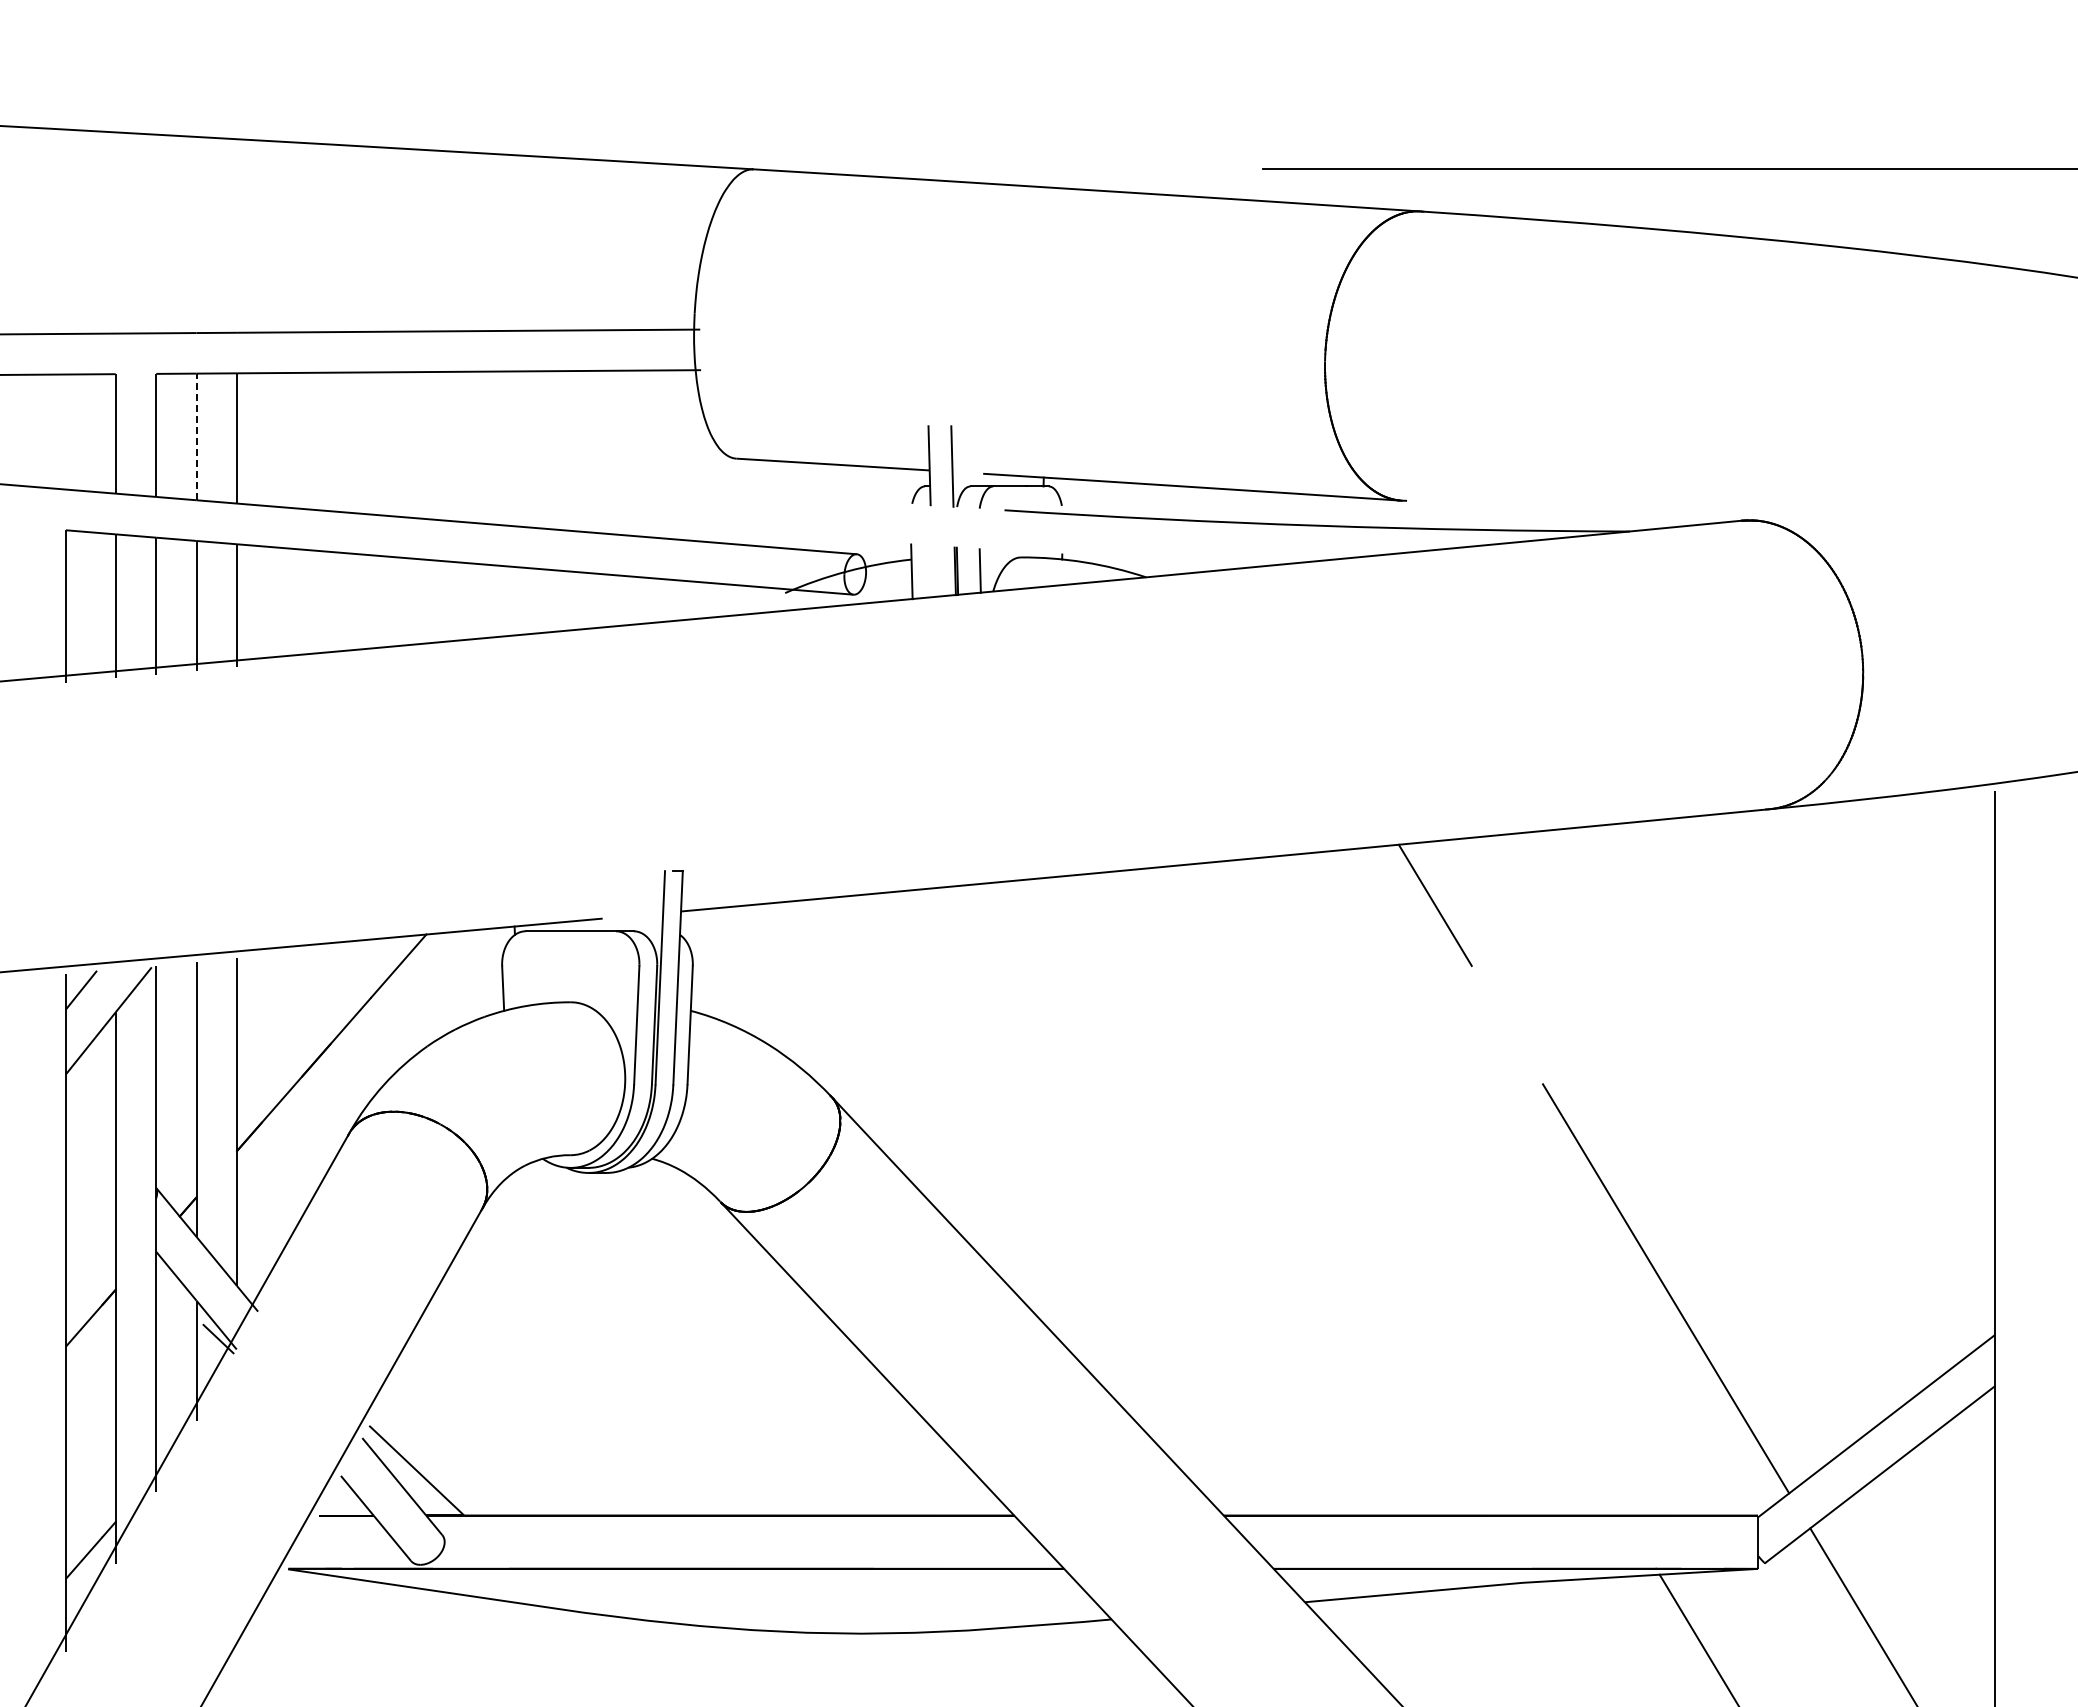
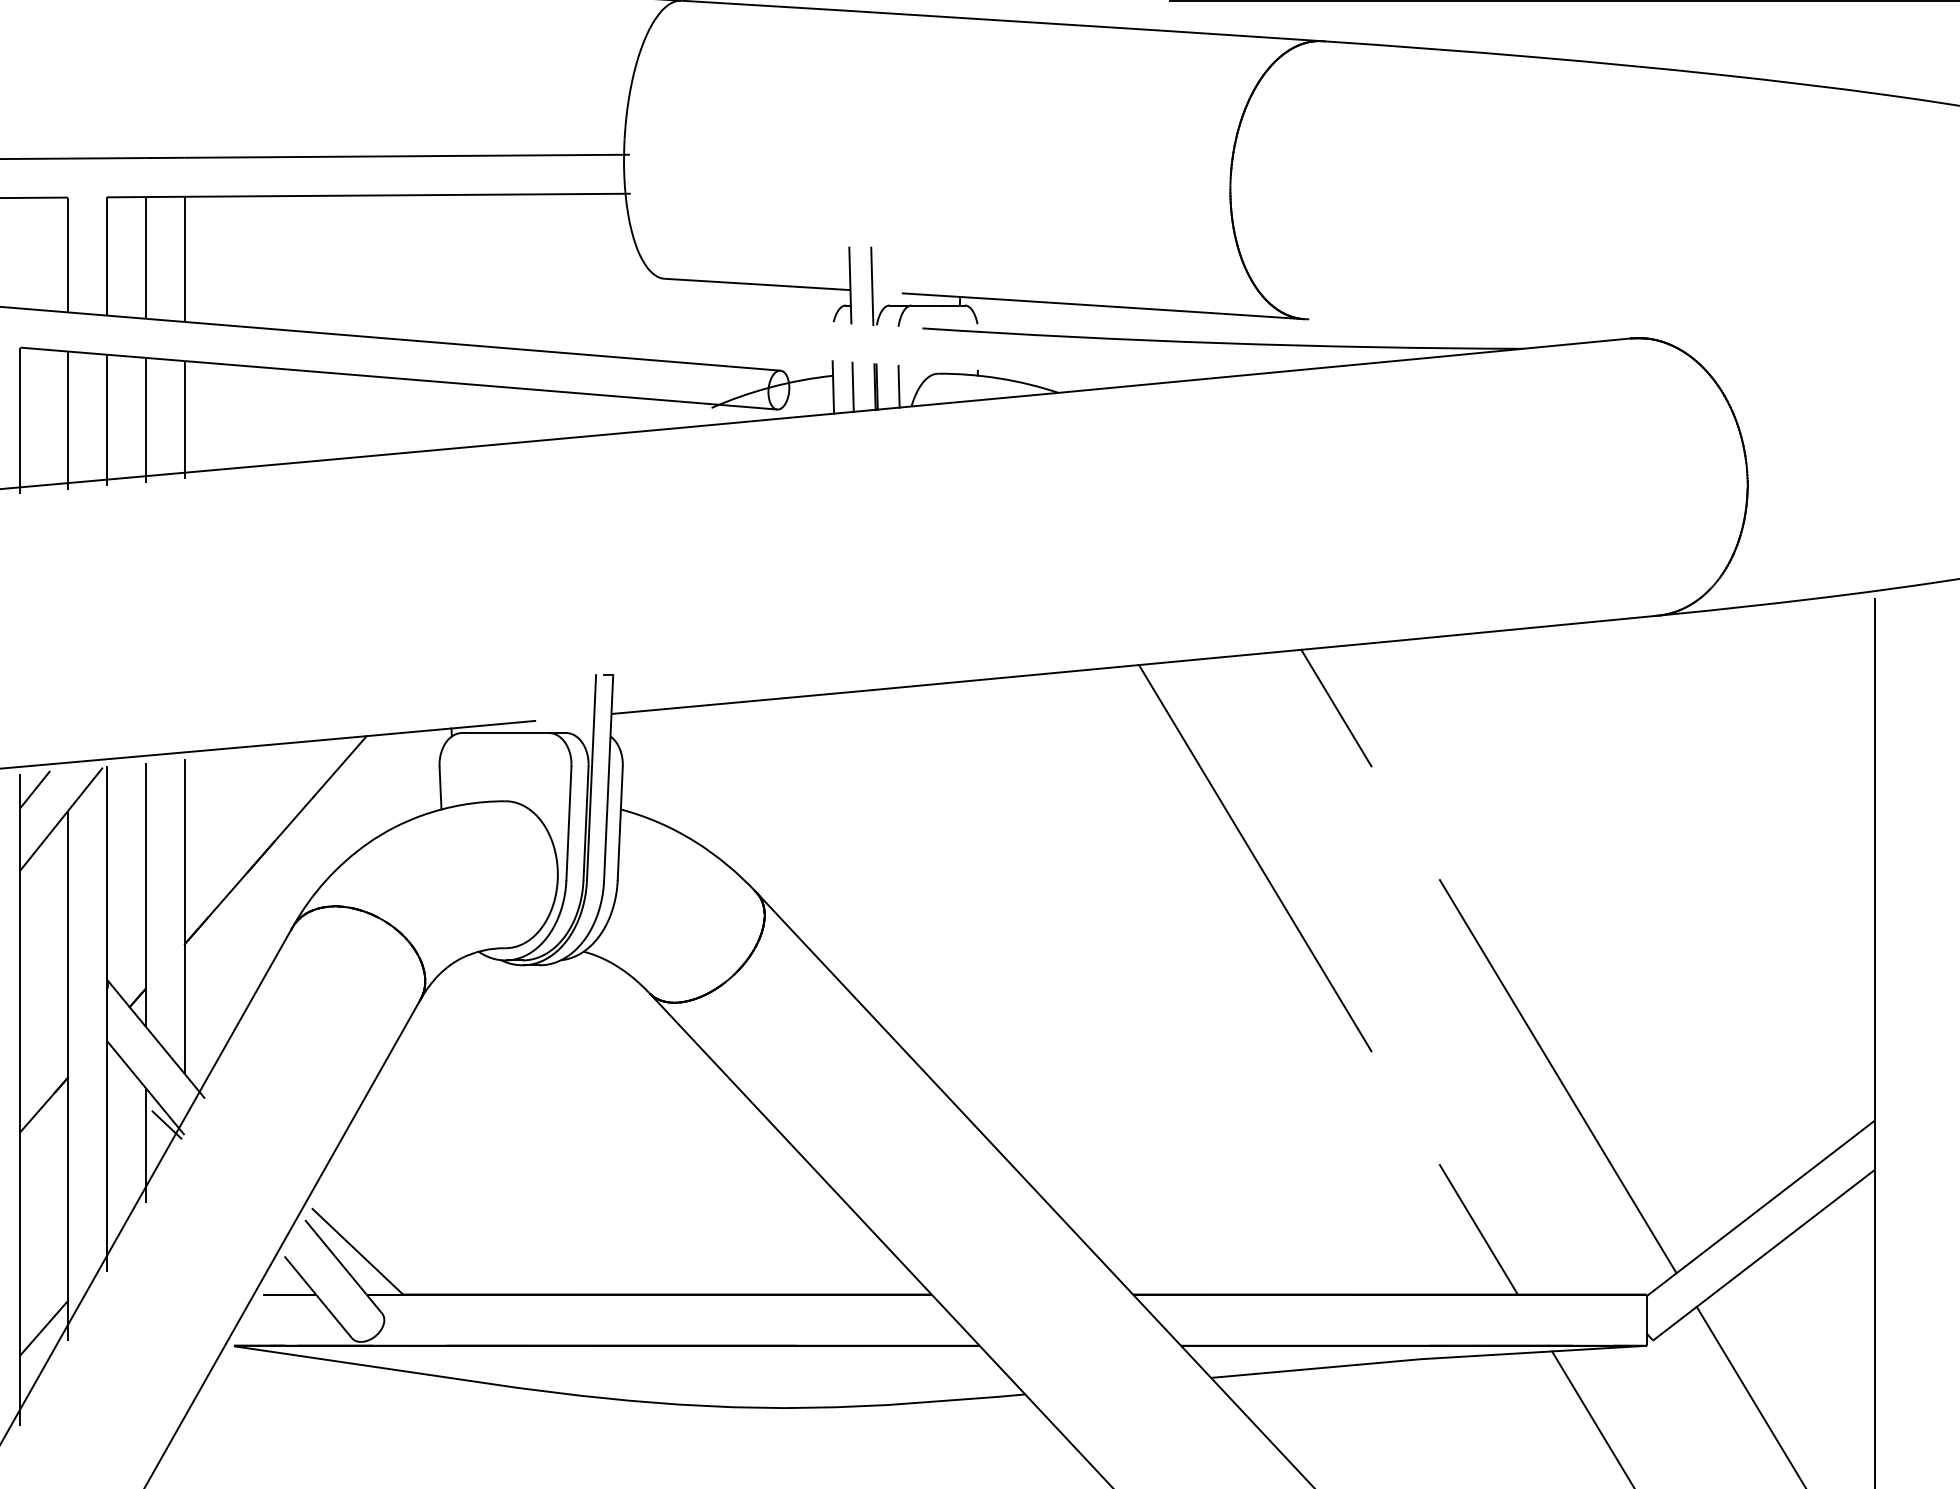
line: (196, 436) -> (145, 257), dashed -> solid
line: (932, 571) -> (853, 387), added
line: (1350, 1061) -> (1254, 858), added
line: (1583, 1447) -> (1478, 1229), added

